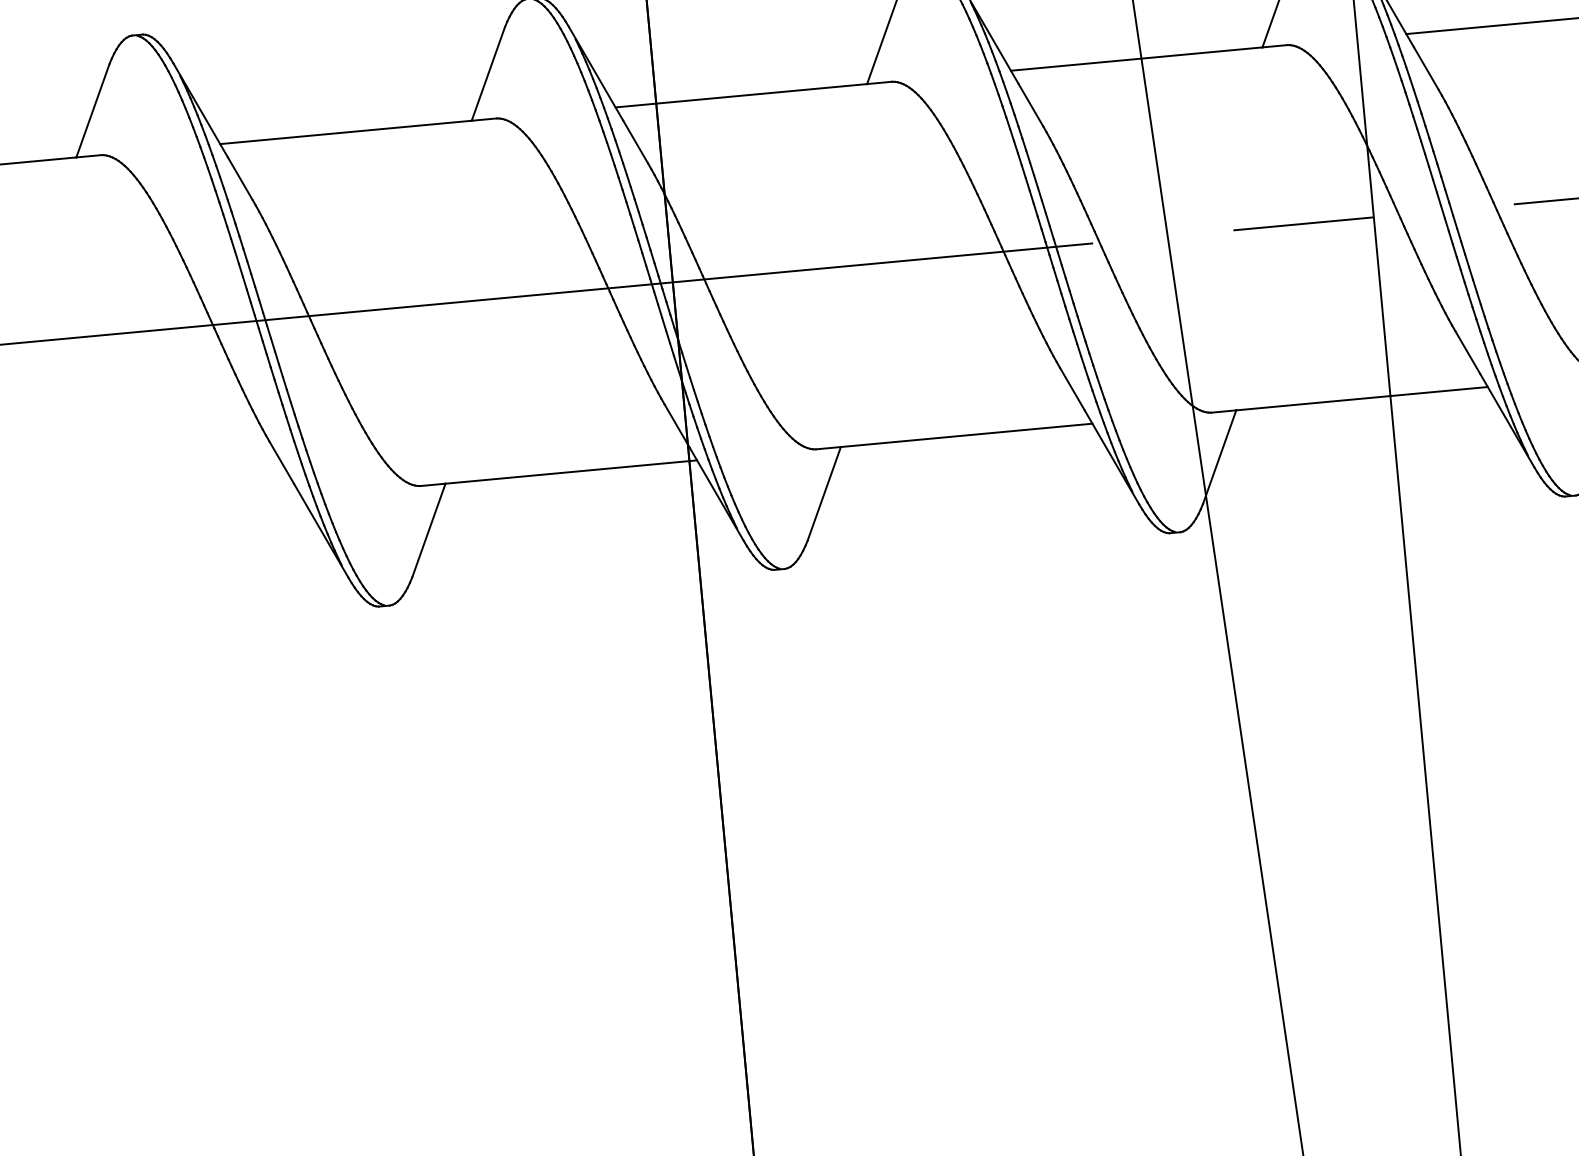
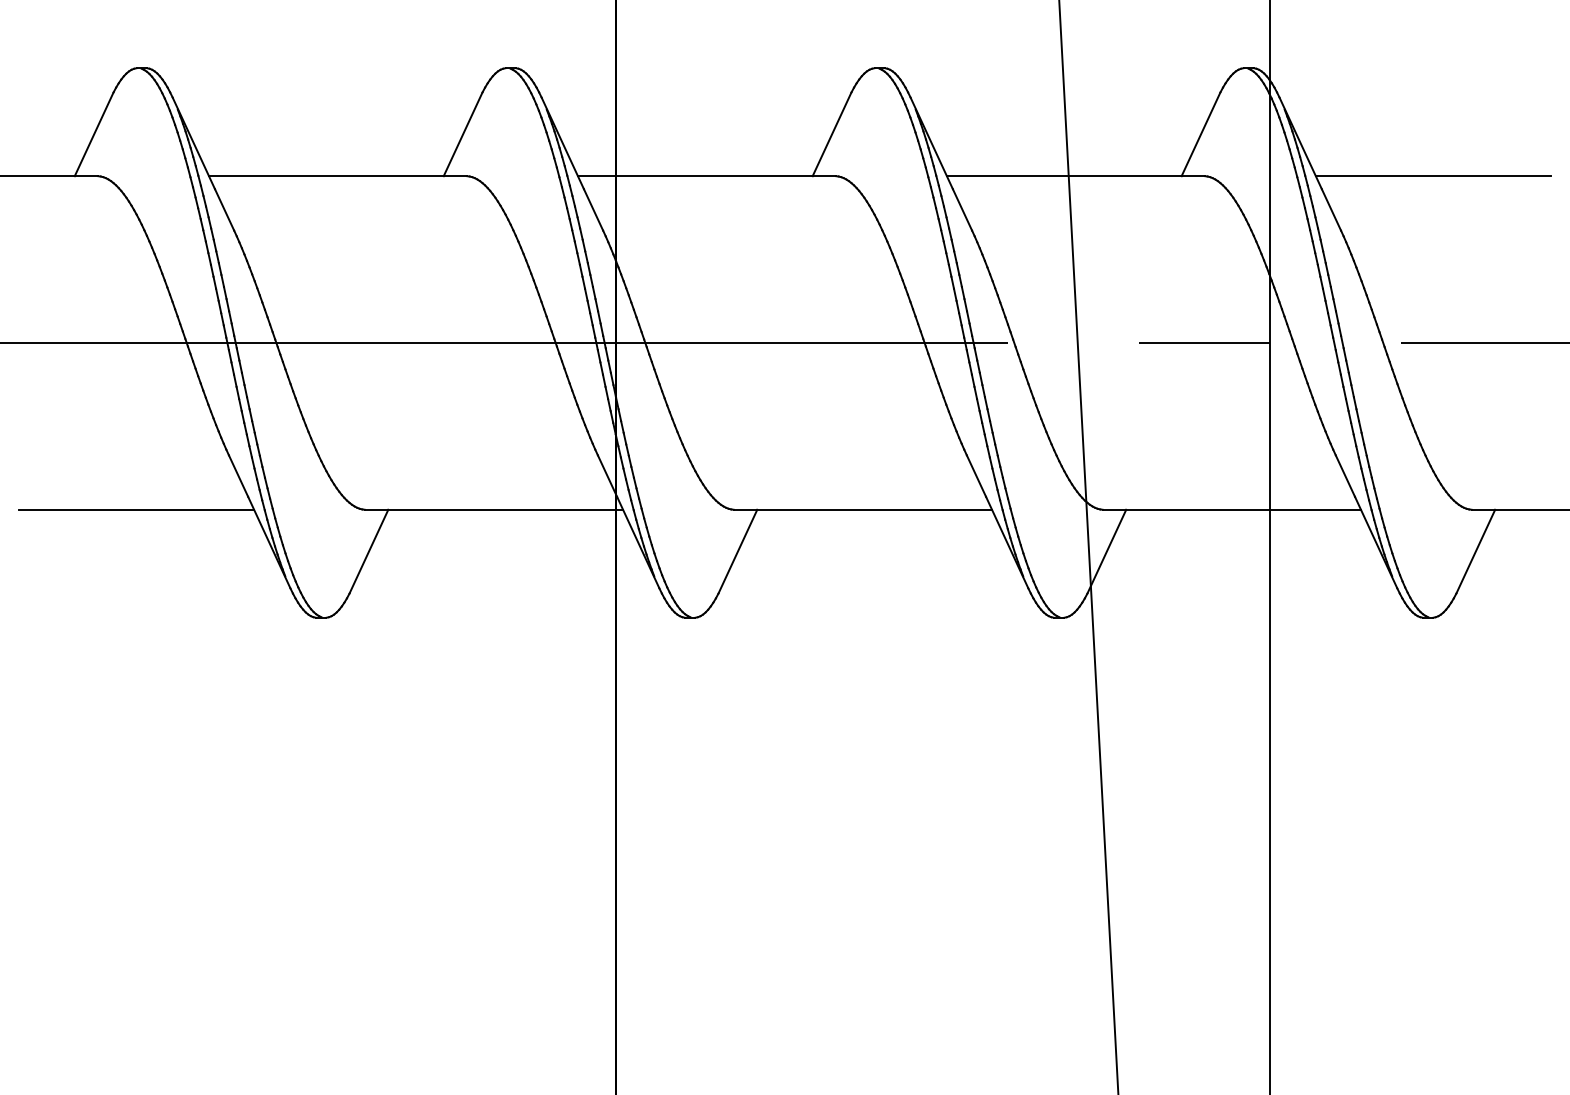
line: (175, 508) -> (136, 509), added

